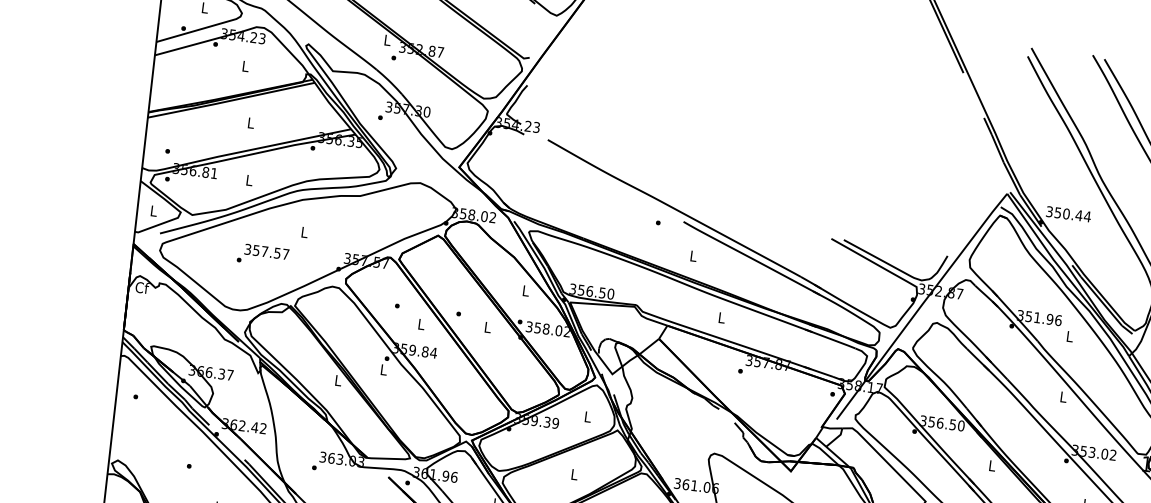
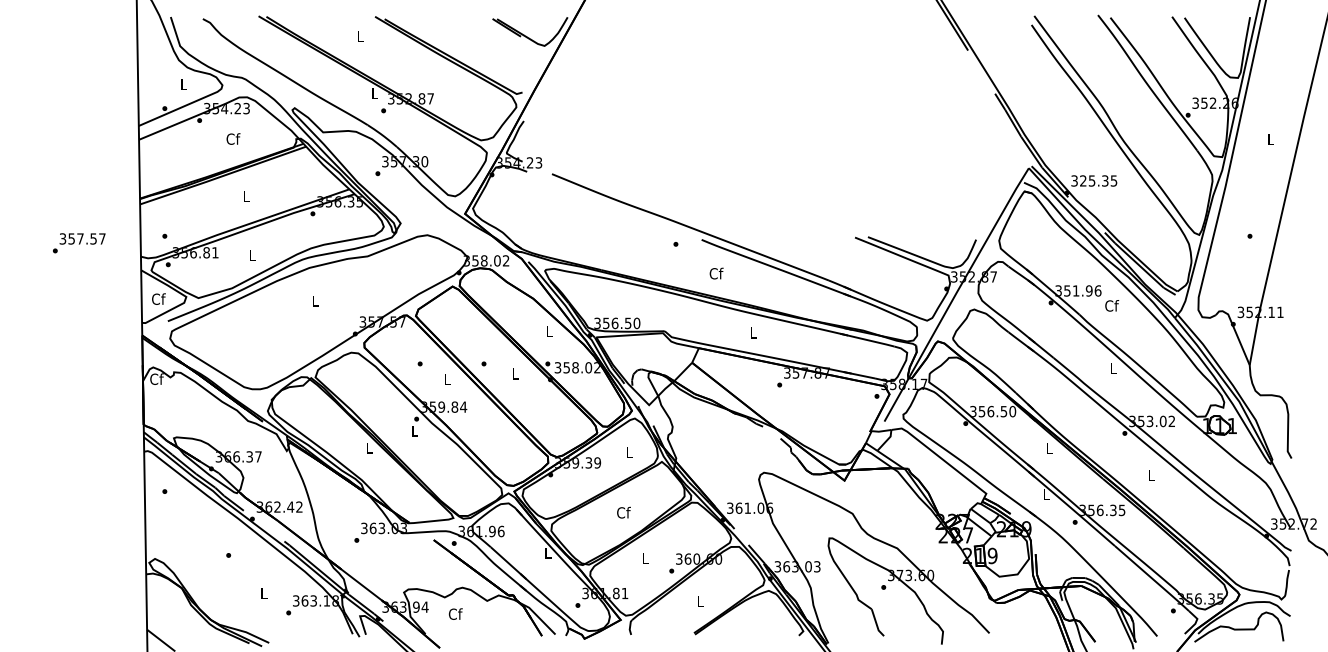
text: (245, 65) -> (233, 138), L -> Cf
text: (153, 210) -> (158, 298), L -> Cf
text: (1072, 214) -> (1098, 180), 350.44 -> 325.35
text: (263, 255) -> (79, 243), moved
text: (693, 256) -> (716, 273), L -> Cf
text: (1070, 336) -> (1112, 305), L -> Cf
text: (574, 474) -> (623, 512), L -> Cf

